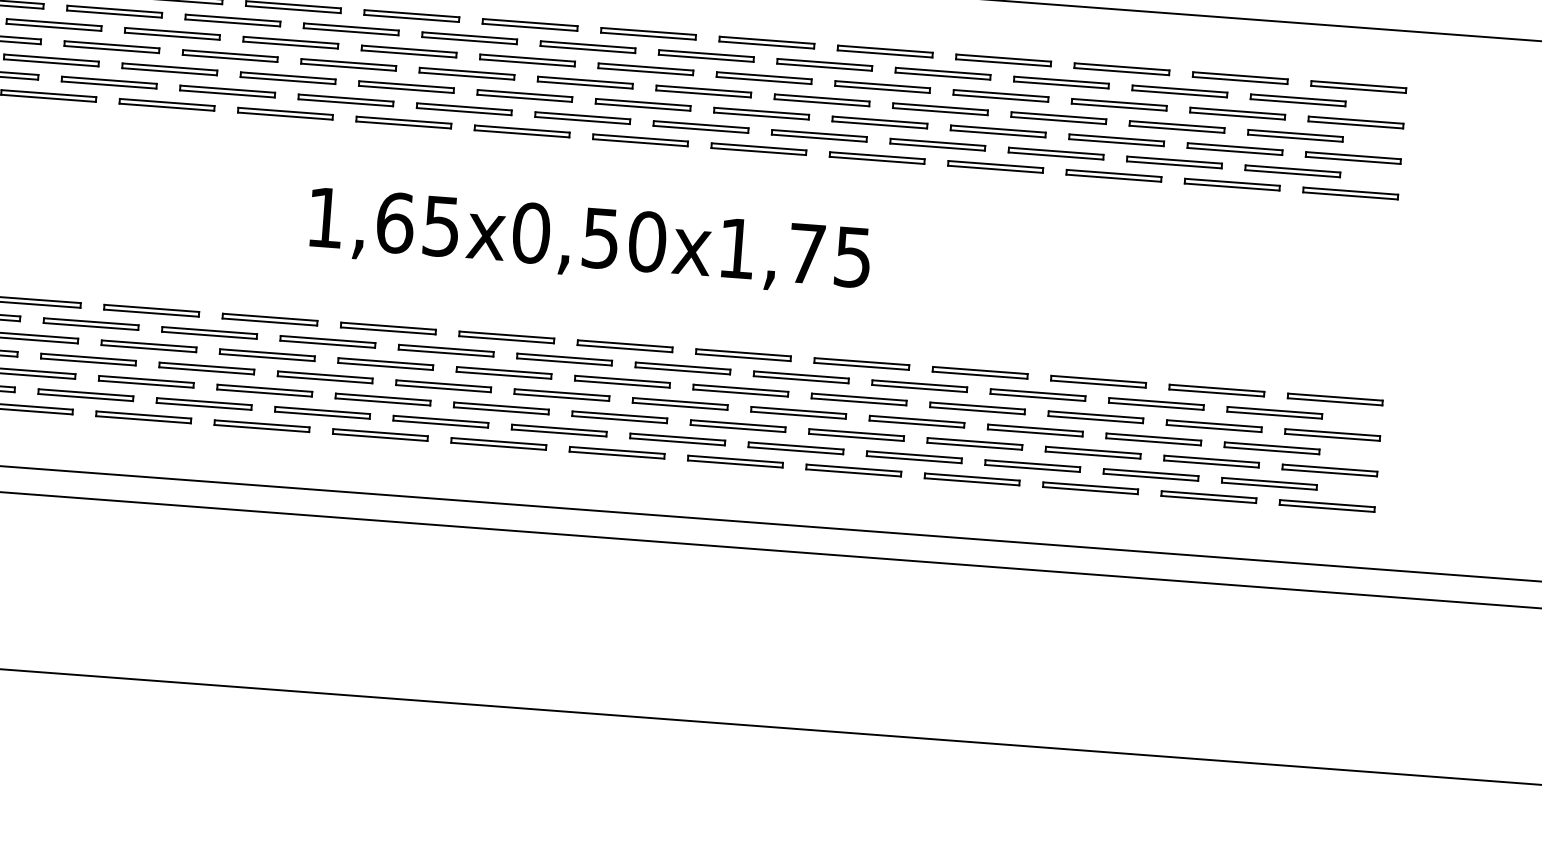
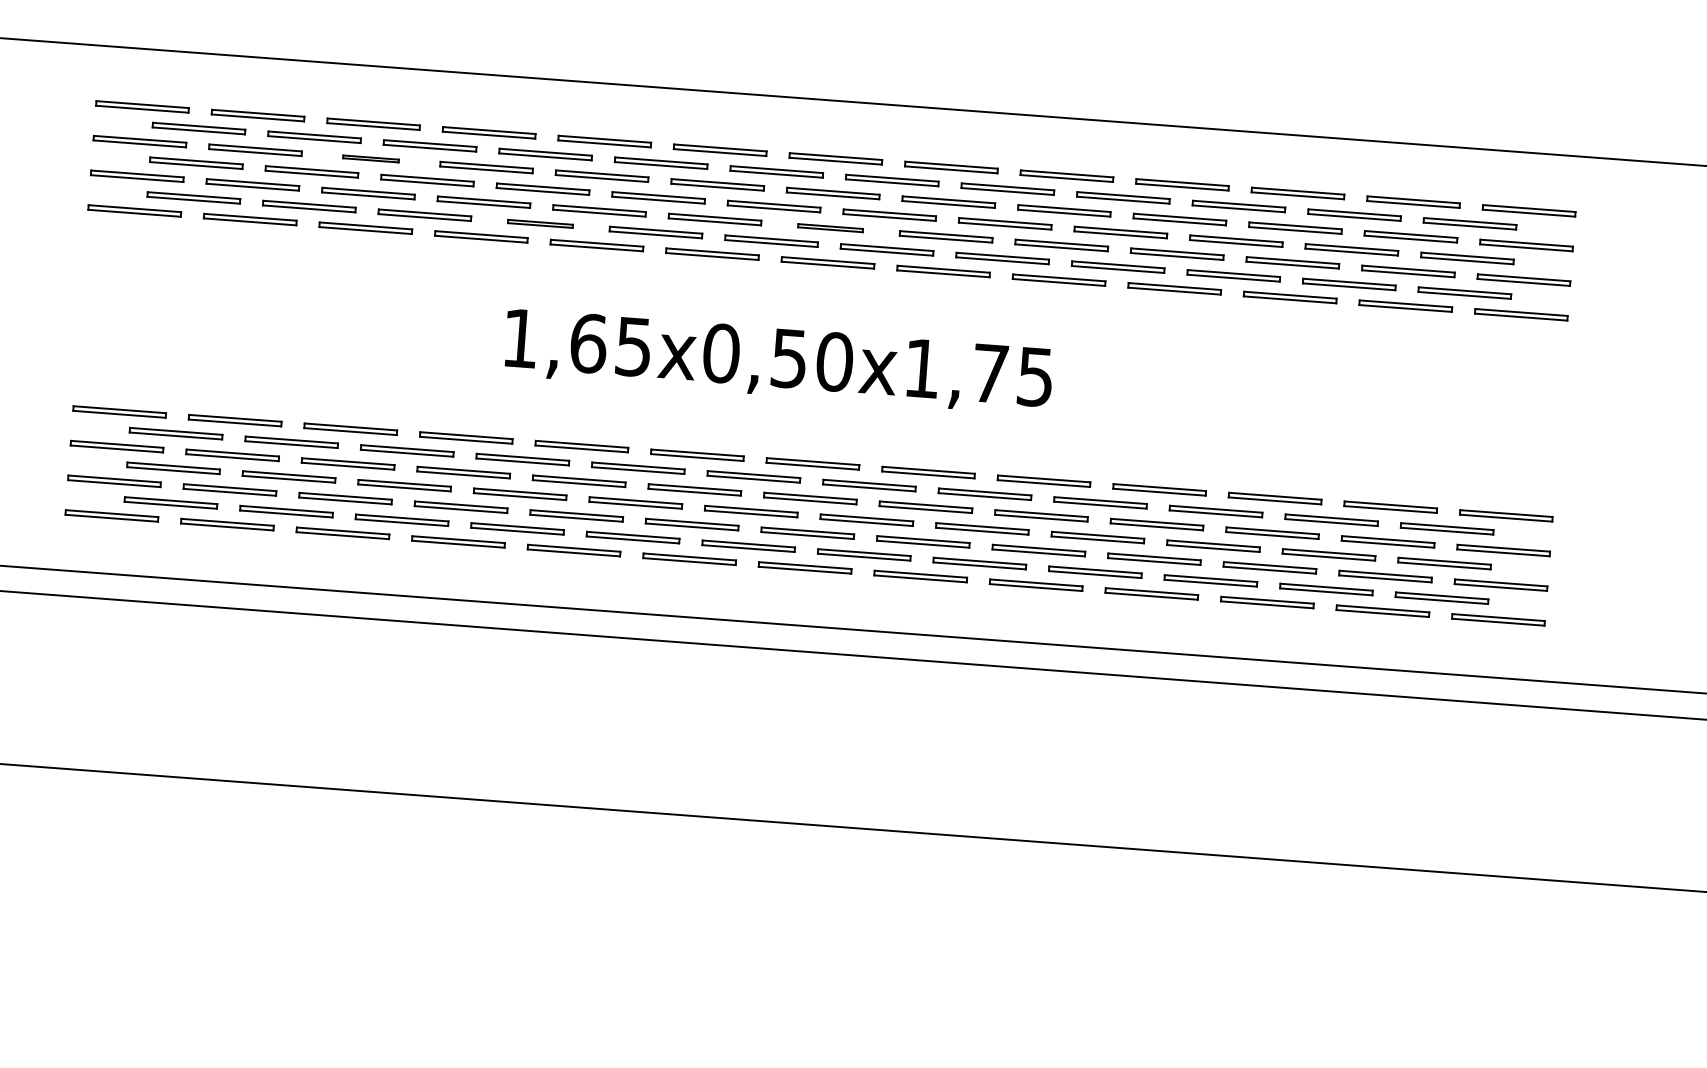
part: (171, 33) -> (370, 158), size x0.6
part: (346, 100) -> (540, 223), size x0.7
part: (643, 104) -> (830, 227), size x0.7

